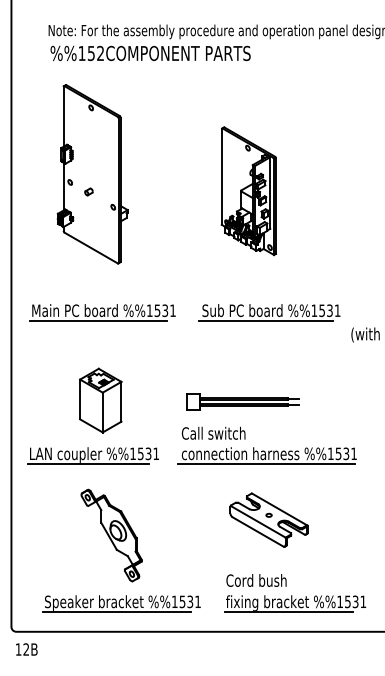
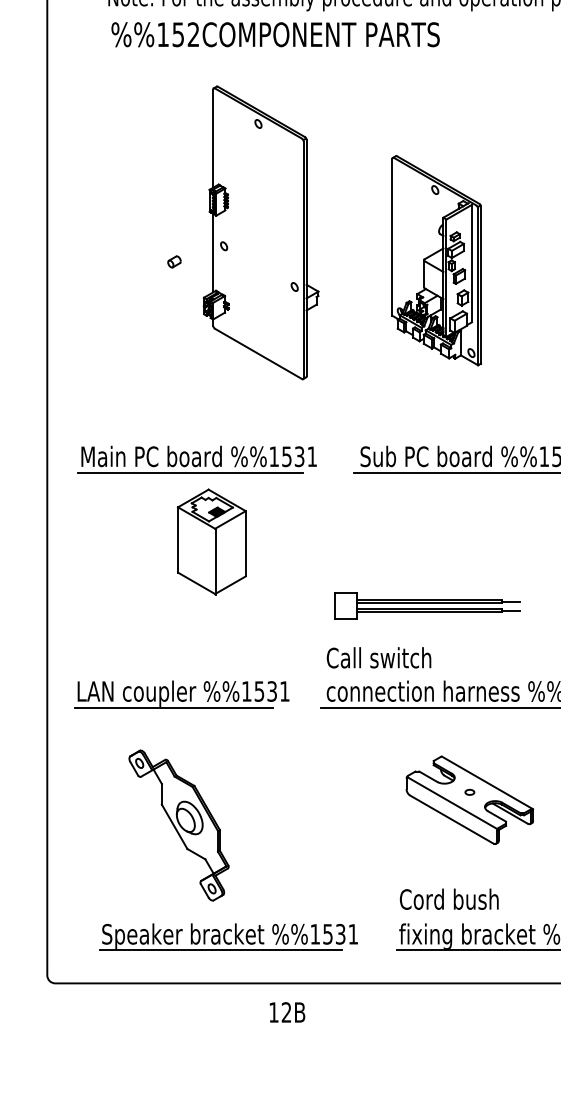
part: (92, 174) -> (260, 233), moved
part: (100, 400) -> (211, 541), moved
part: (111, 535) -> (178, 825), moved
text: (26, 649) -> (286, 1012), moved

